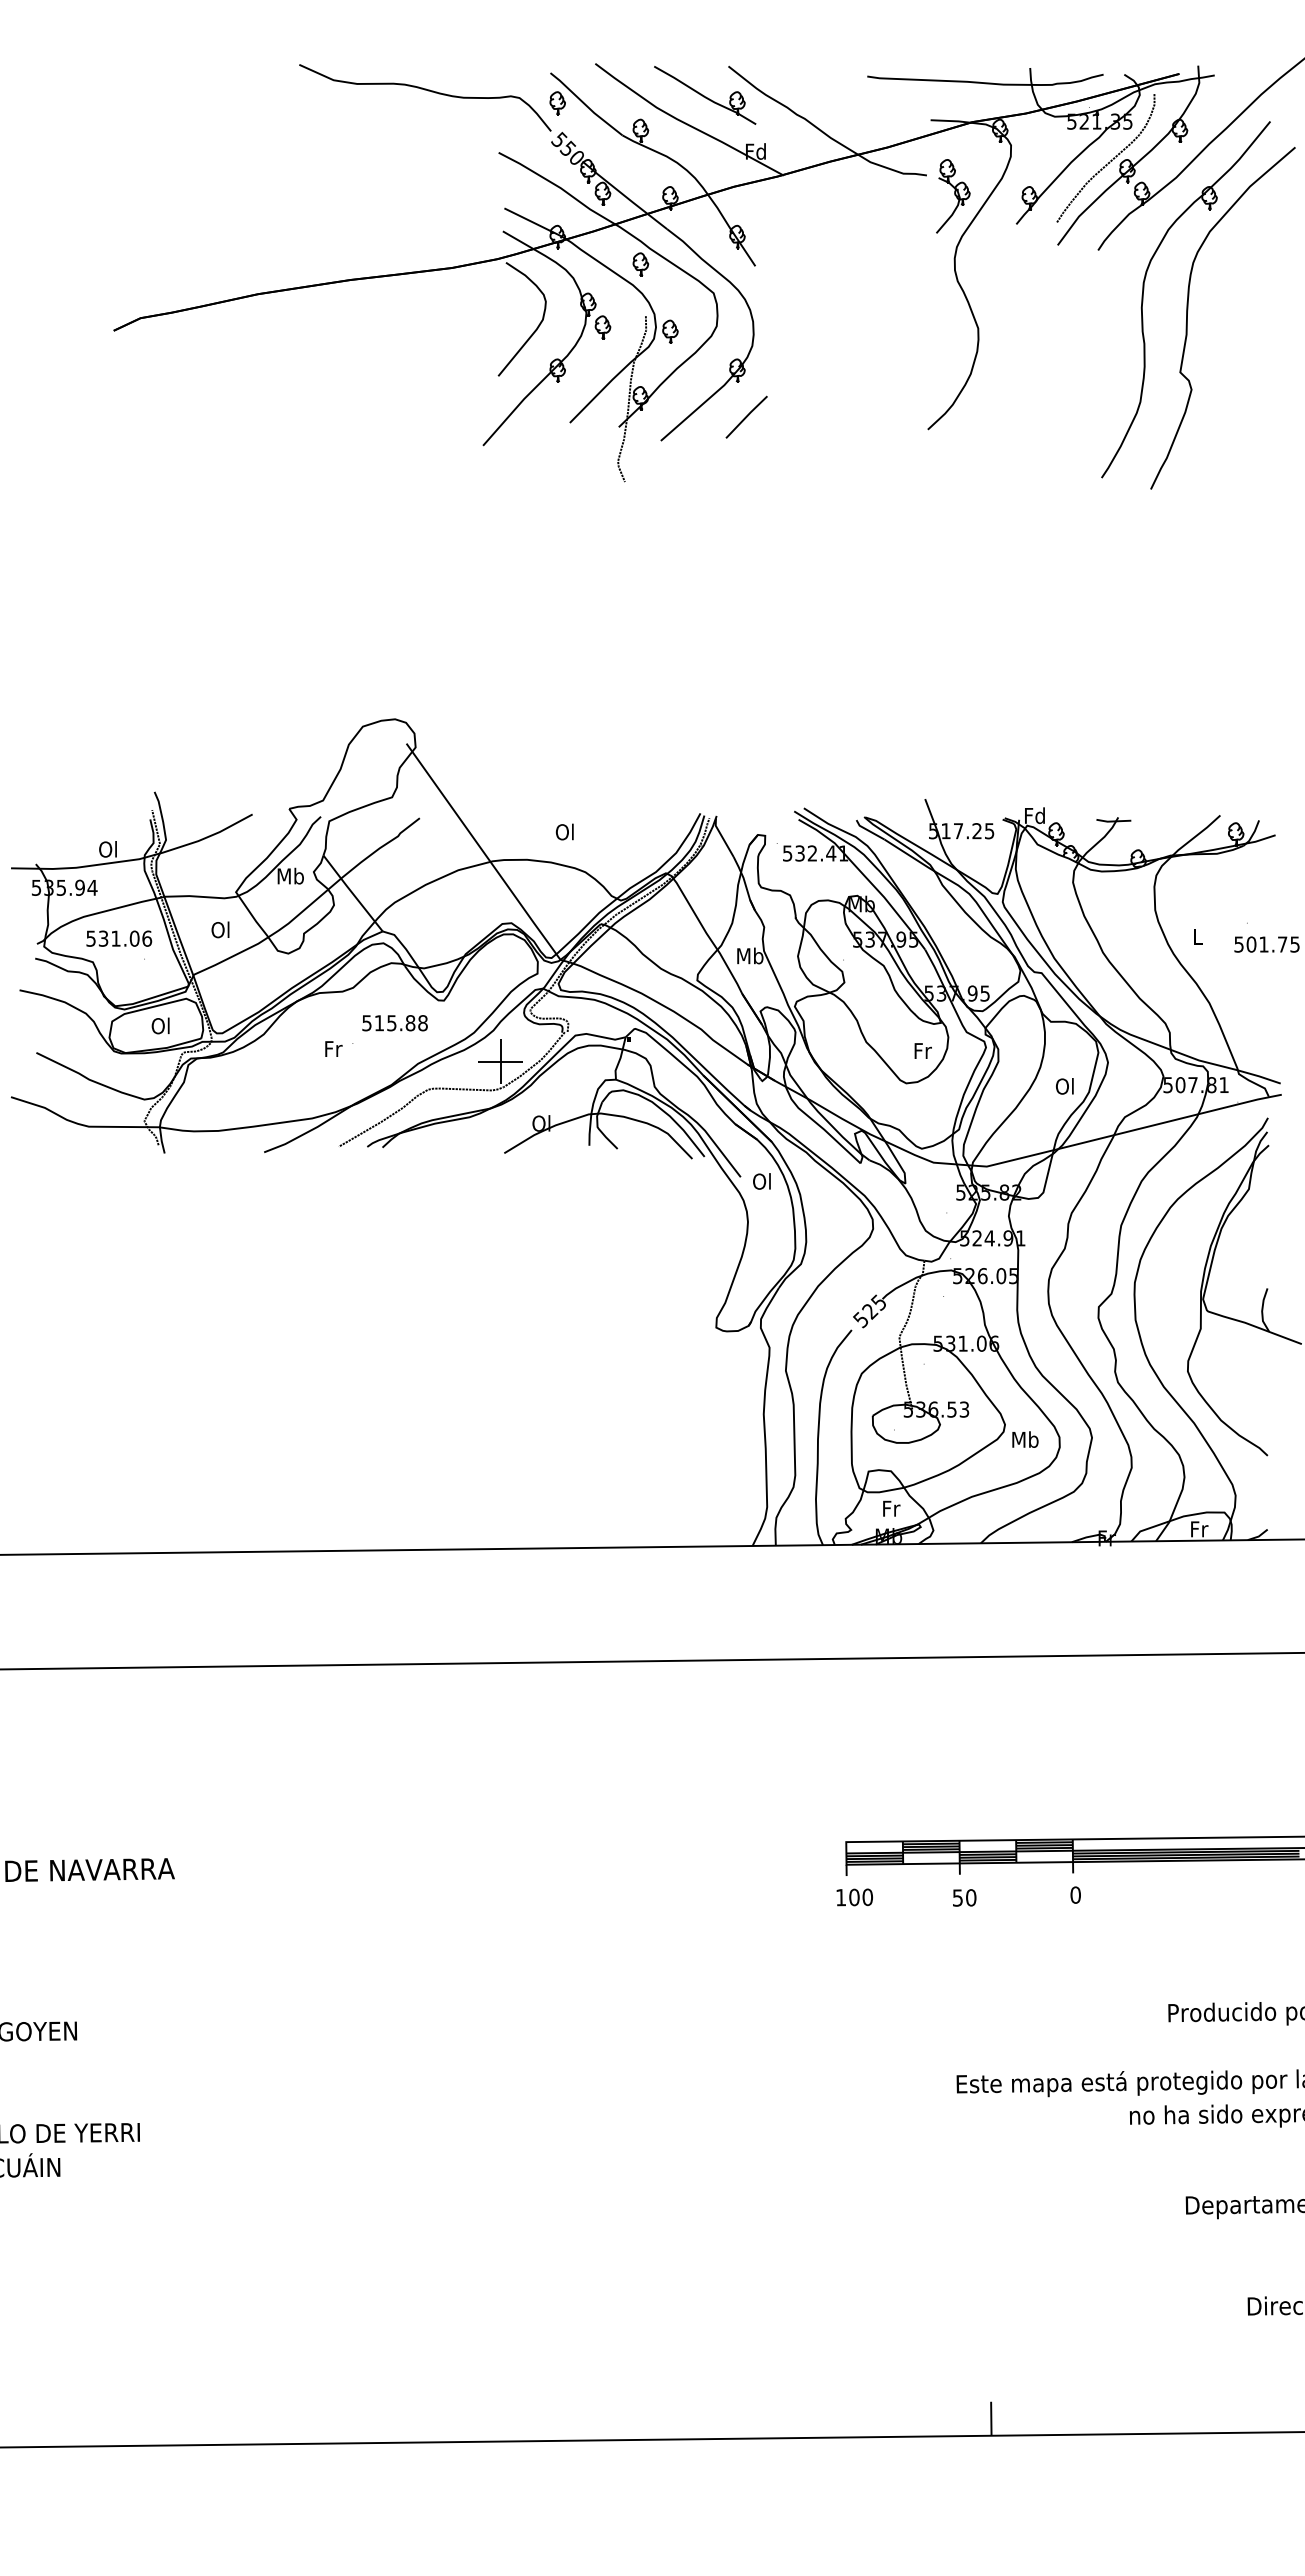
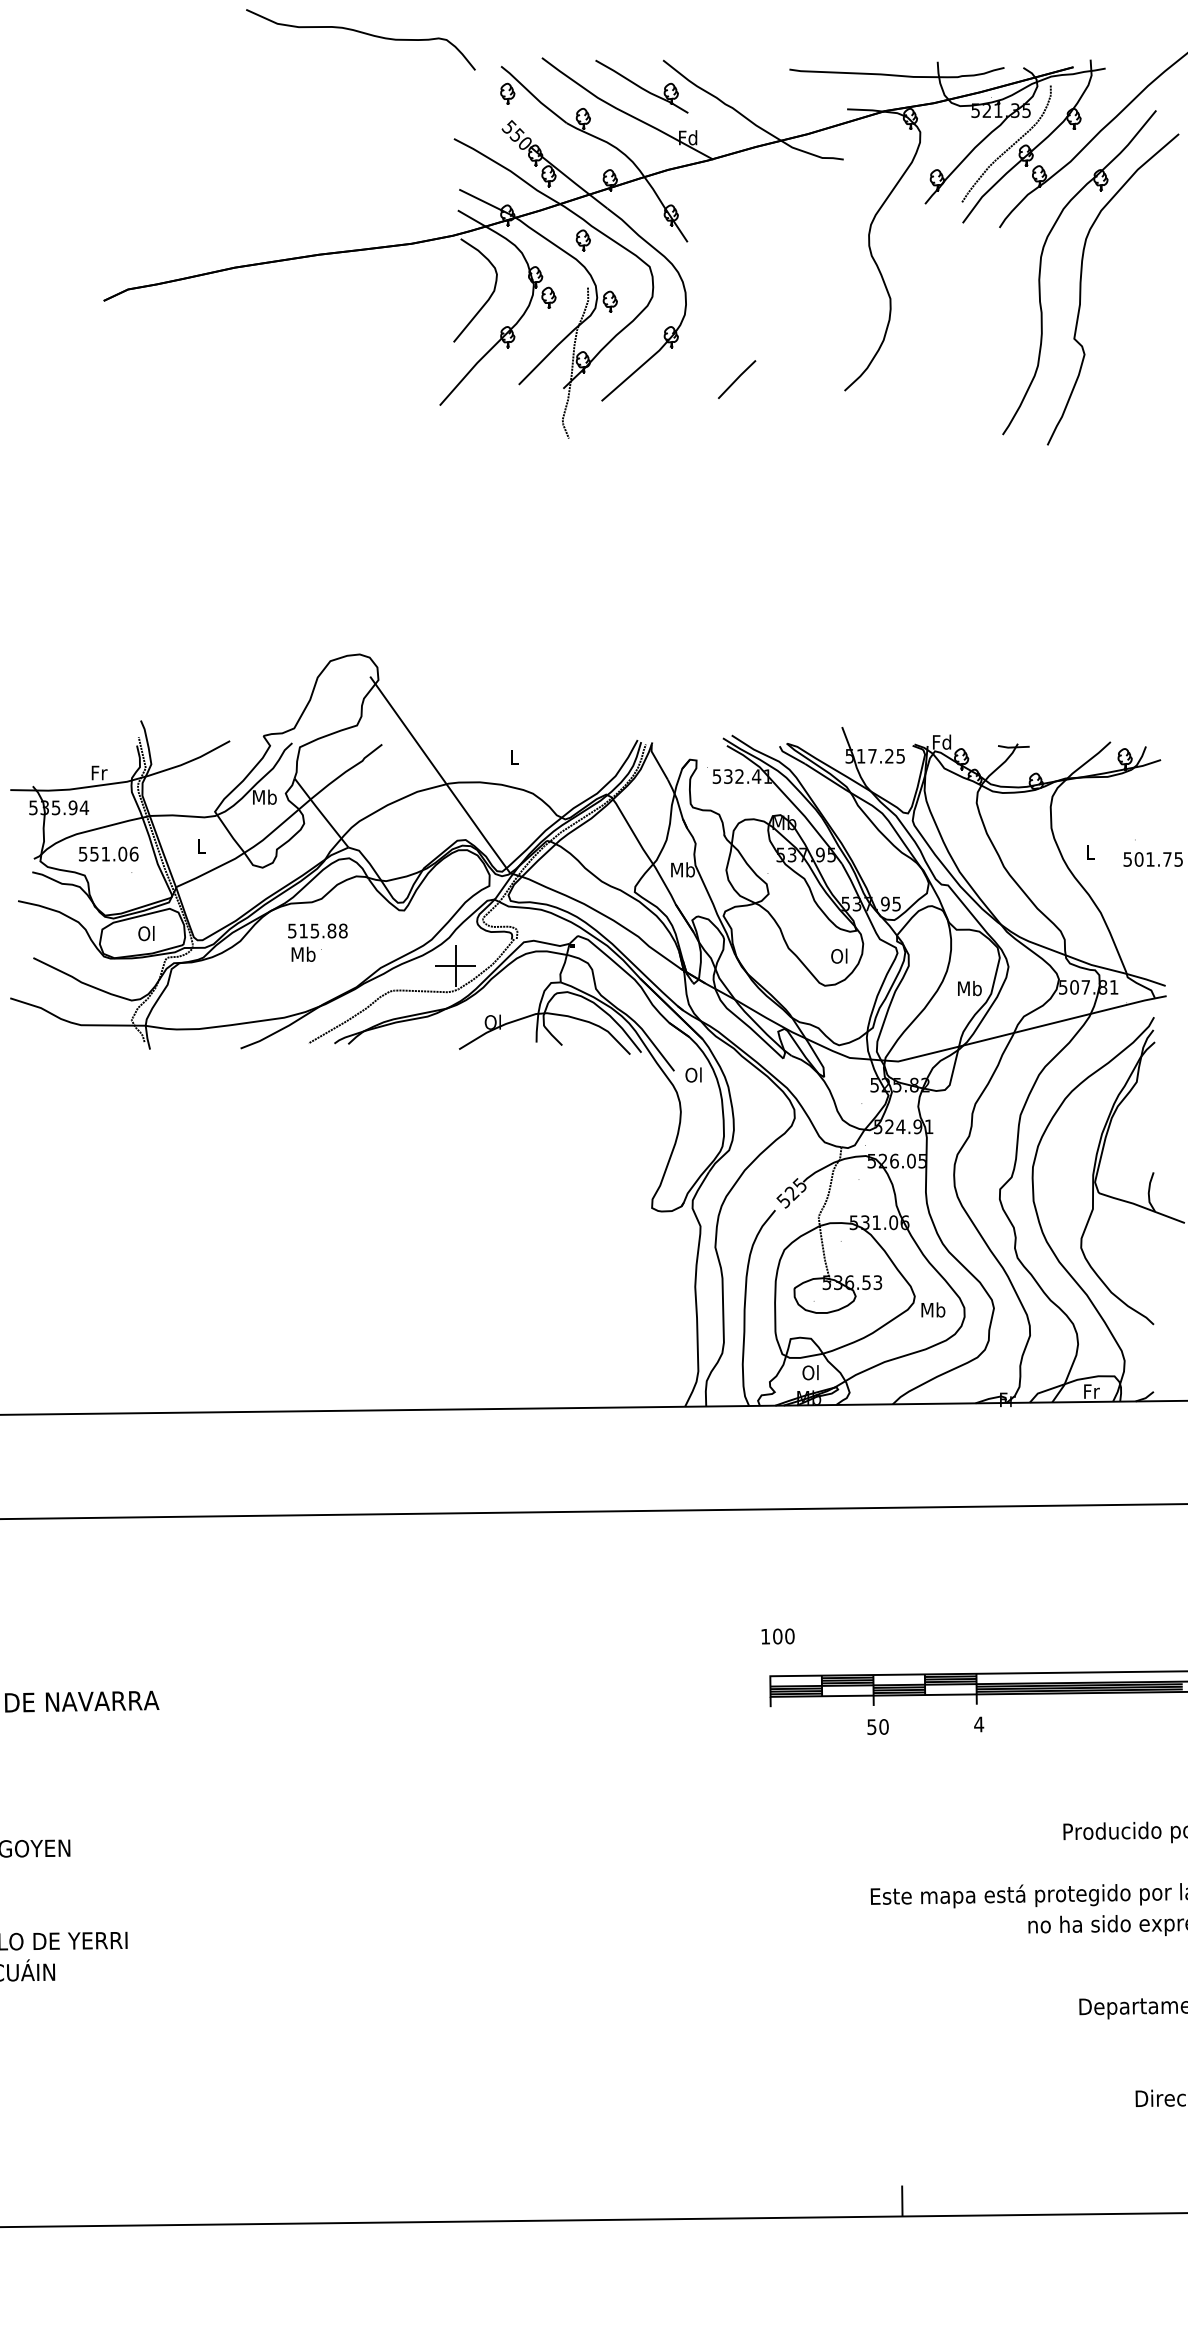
curve: (428, 91) -> (363, 34), moved
part: (953, 196) -> (867, 178), removed
line: (746, 416) -> (736, 378), moved
text: (564, 831) -> (513, 756), Ol -> L
text: (108, 849) -> (98, 772), Ol -> Fr
text: (220, 929) -> (200, 845), Ol -> L
text: (103, 937) -> (94, 853), 531.06 -> 551.06
text: (394, 1023) -> (317, 931), moved
text: (333, 1048) -> (303, 954), Fr -> Mb
text: (922, 1050) -> (839, 955), Fr -> Ol
text: (1065, 1086) -> (969, 988), Ol -> Mb
text: (890, 1508) -> (810, 1372), Fr -> Ol
text: (1075, 1894) -> (978, 1723), 0 -> 4
text: (854, 1897) -> (777, 1636), moved

